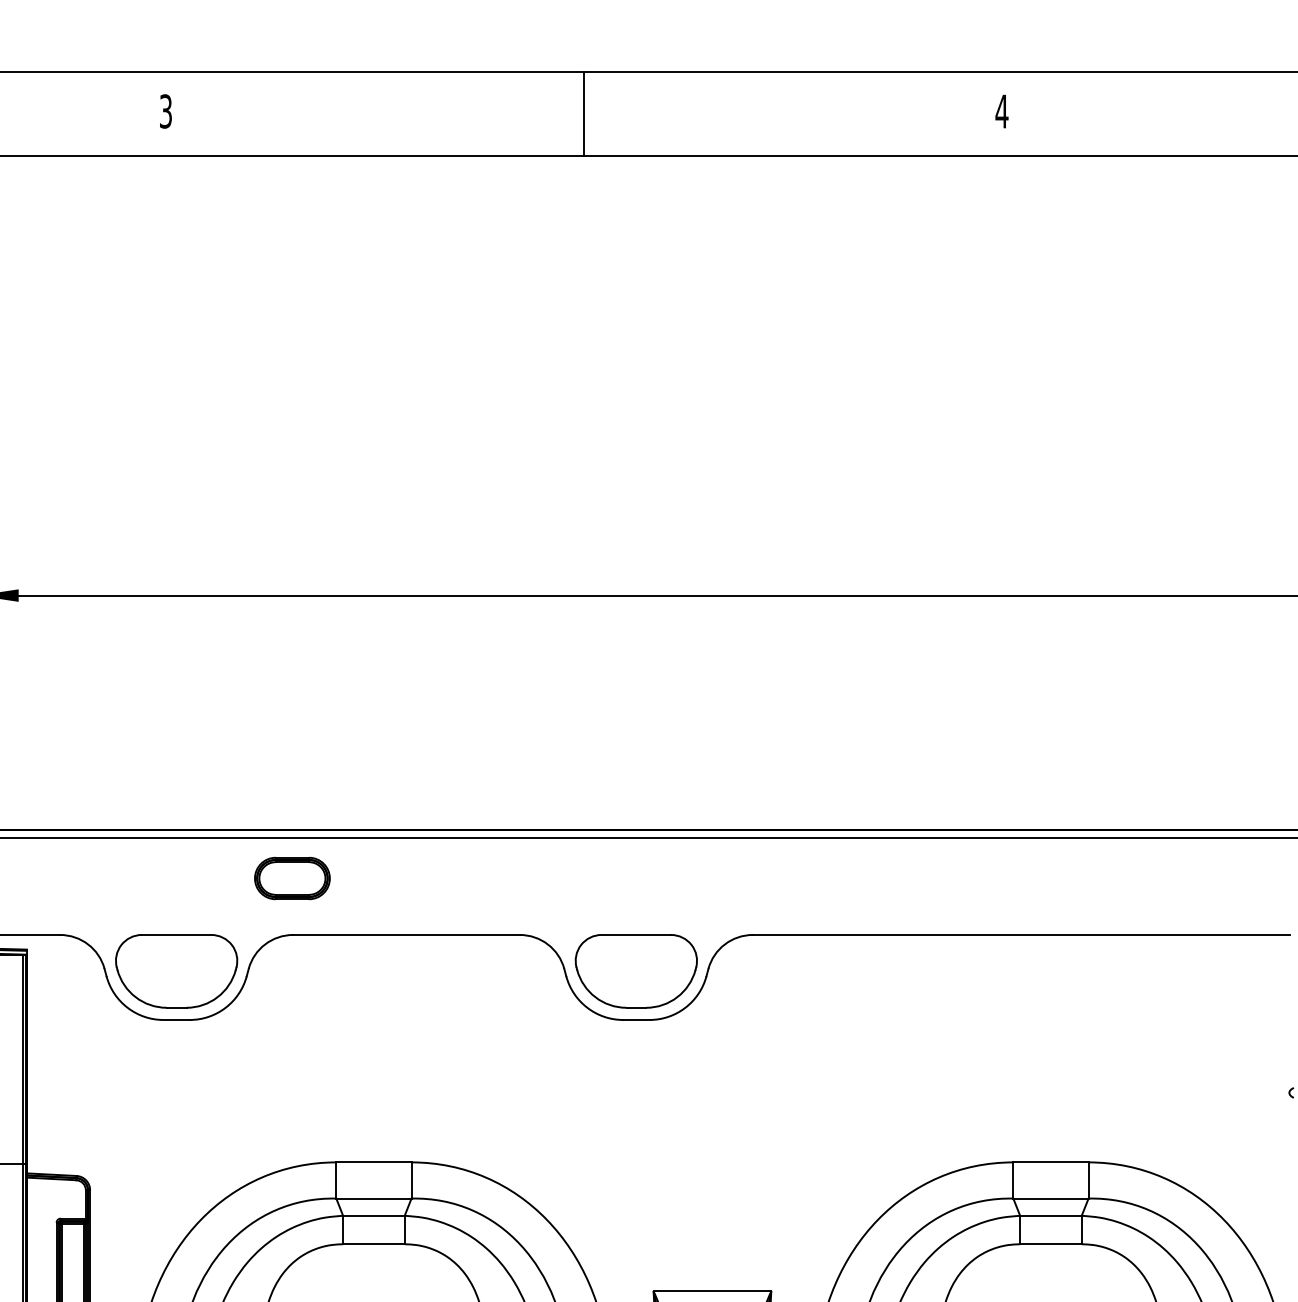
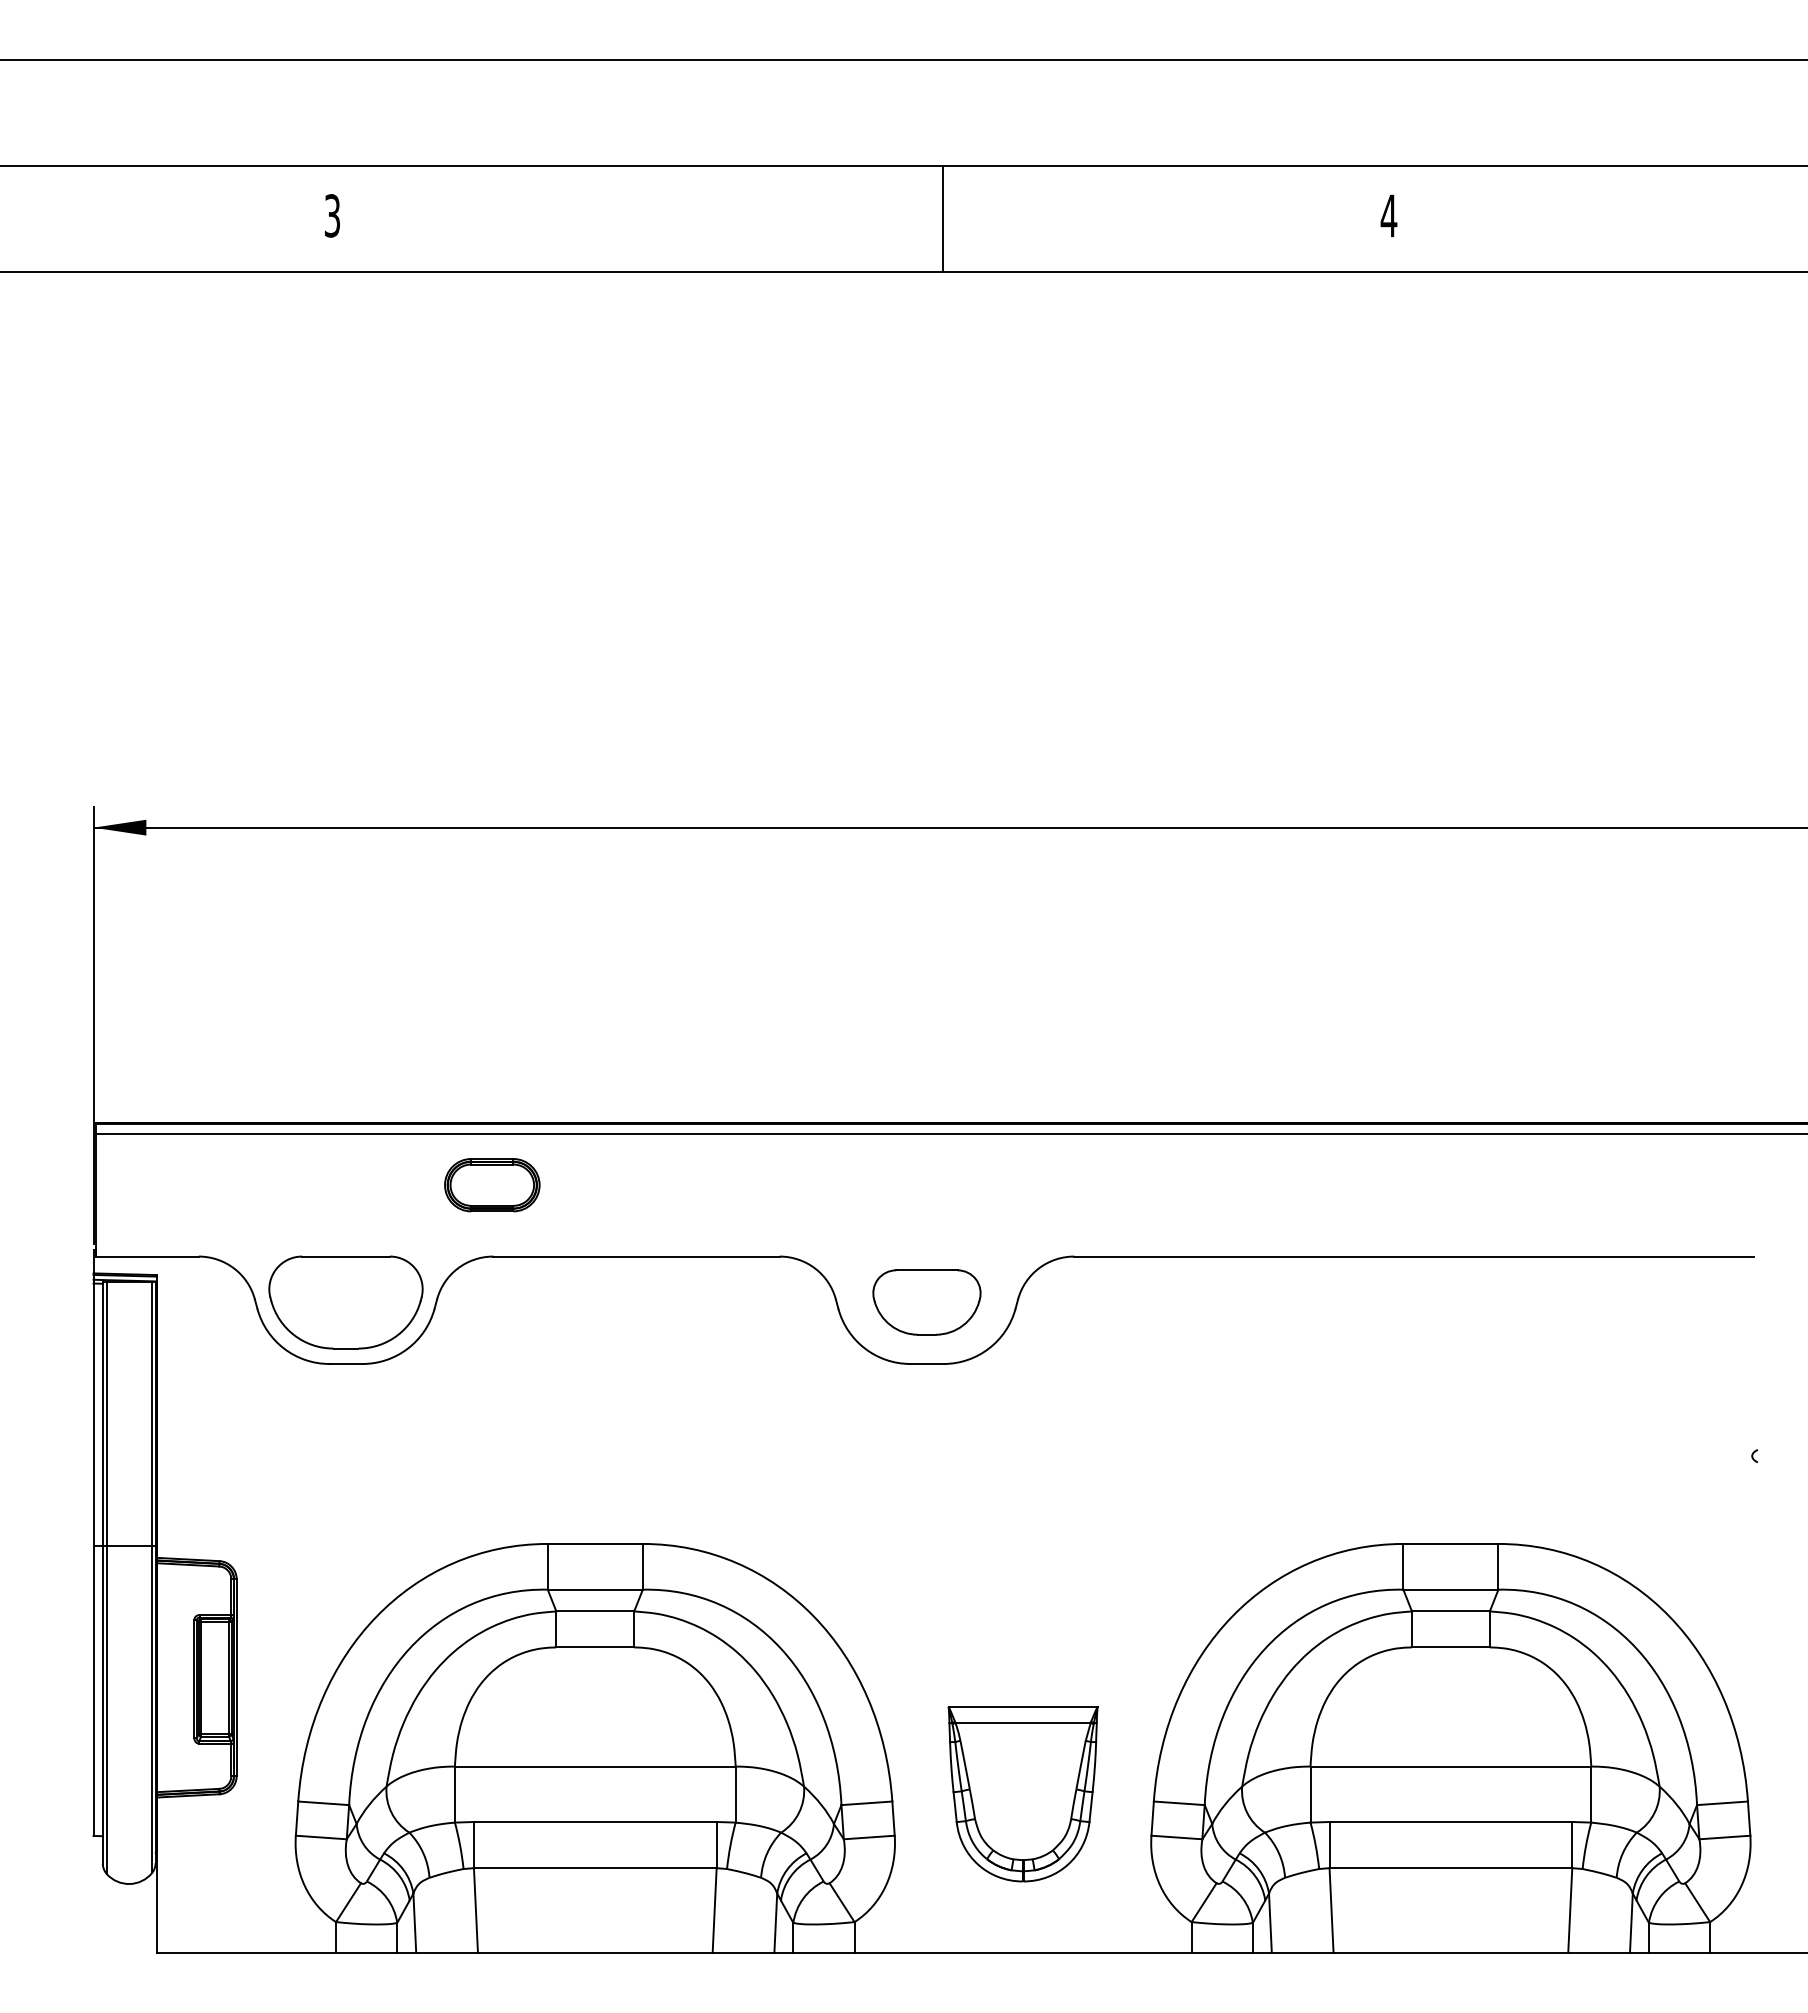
line: (583, 113) -> (943, 218), moved
part: (635, 971) -> (926, 1302), size x0.7

